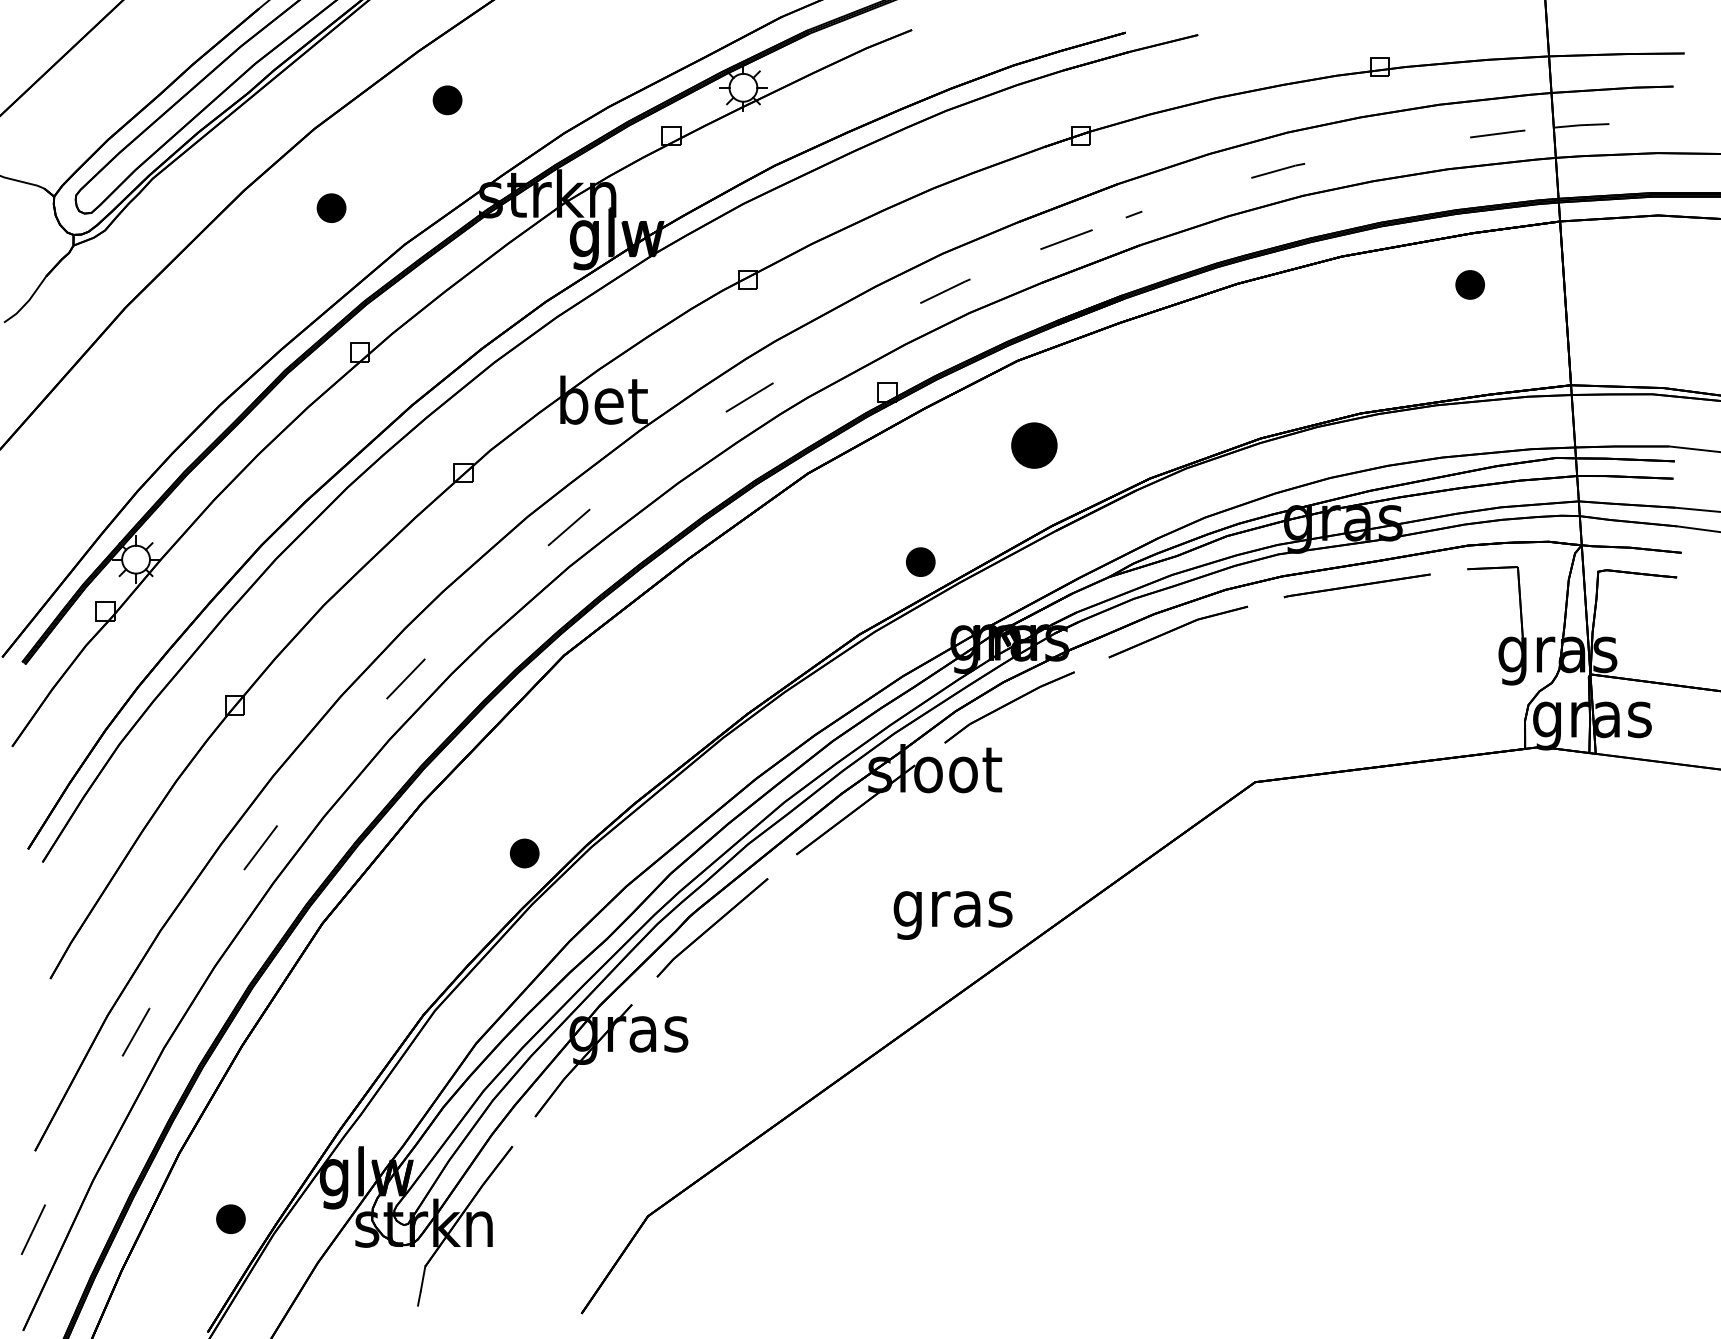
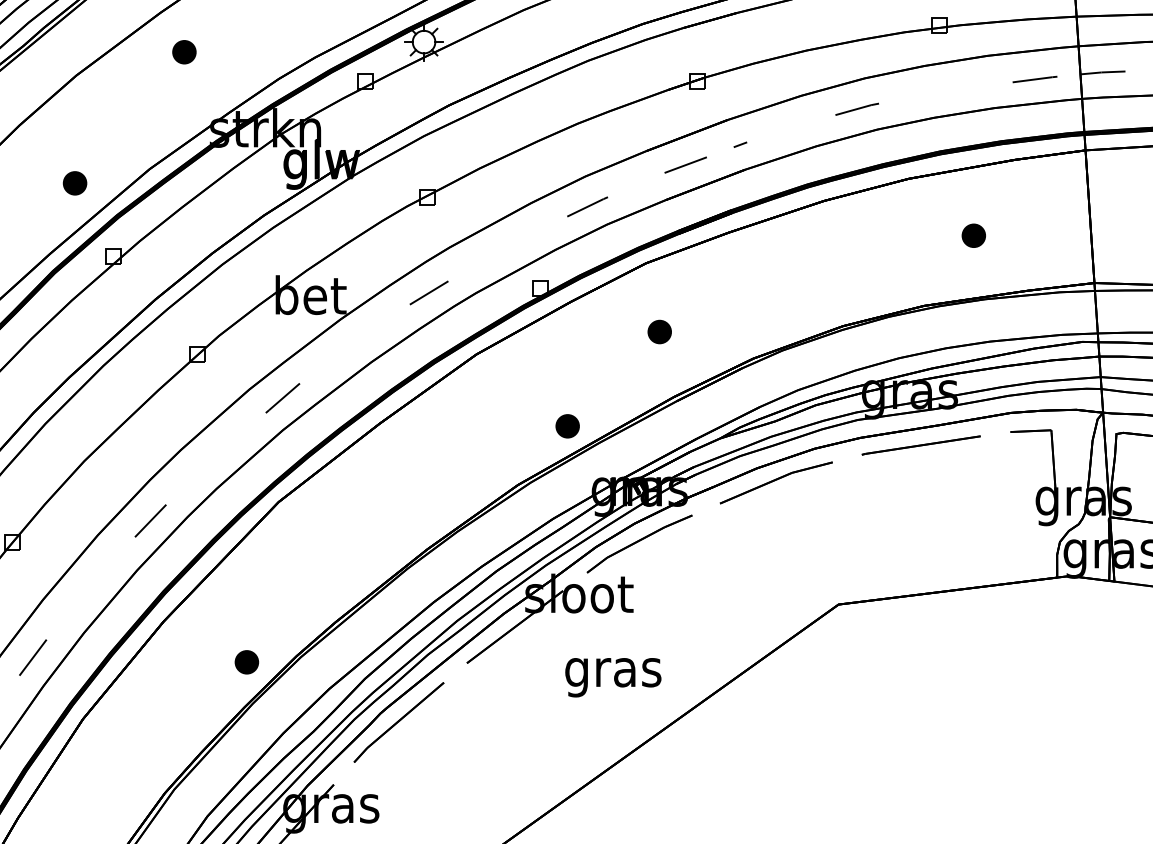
part: (331, 207) -> (75, 182), moved
part: (1469, 284) -> (973, 235), moved
part: (1034, 445) -> (659, 331), size x0.62
text: (952, 915) -> (612, 677), moved

